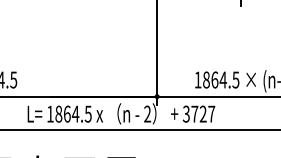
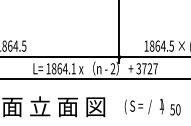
text: (88, 113) -> (73, 68), 1864.5 -> 1864.1

